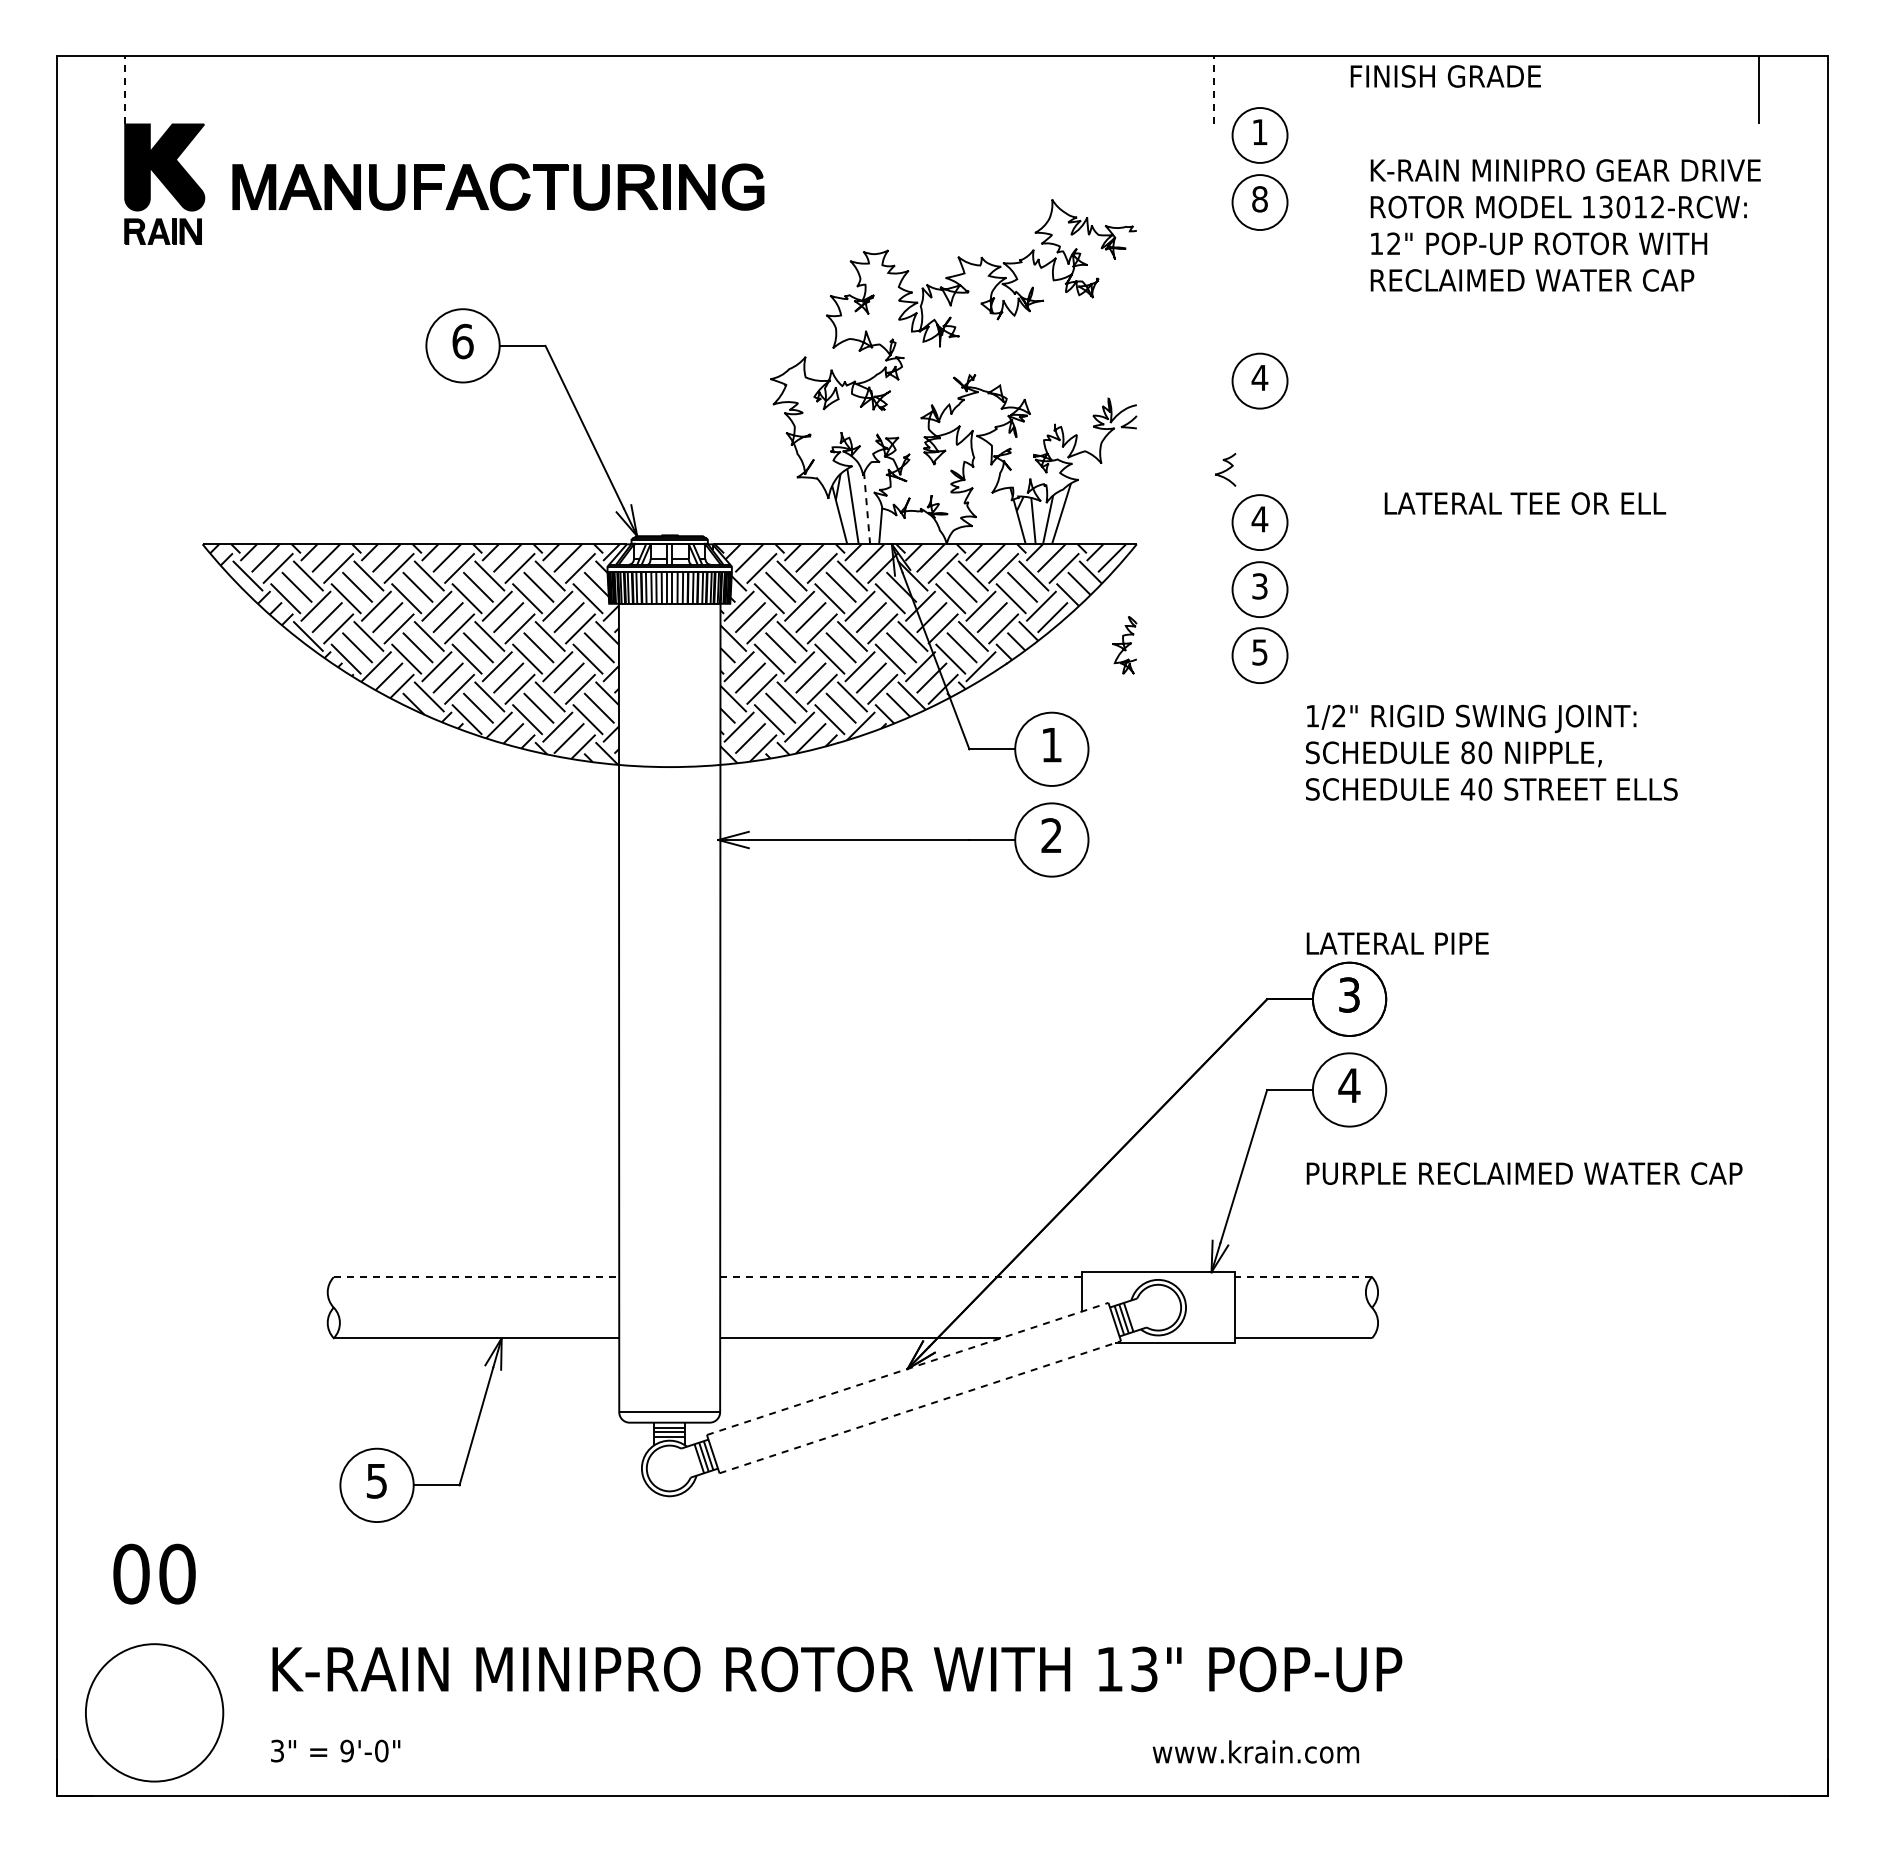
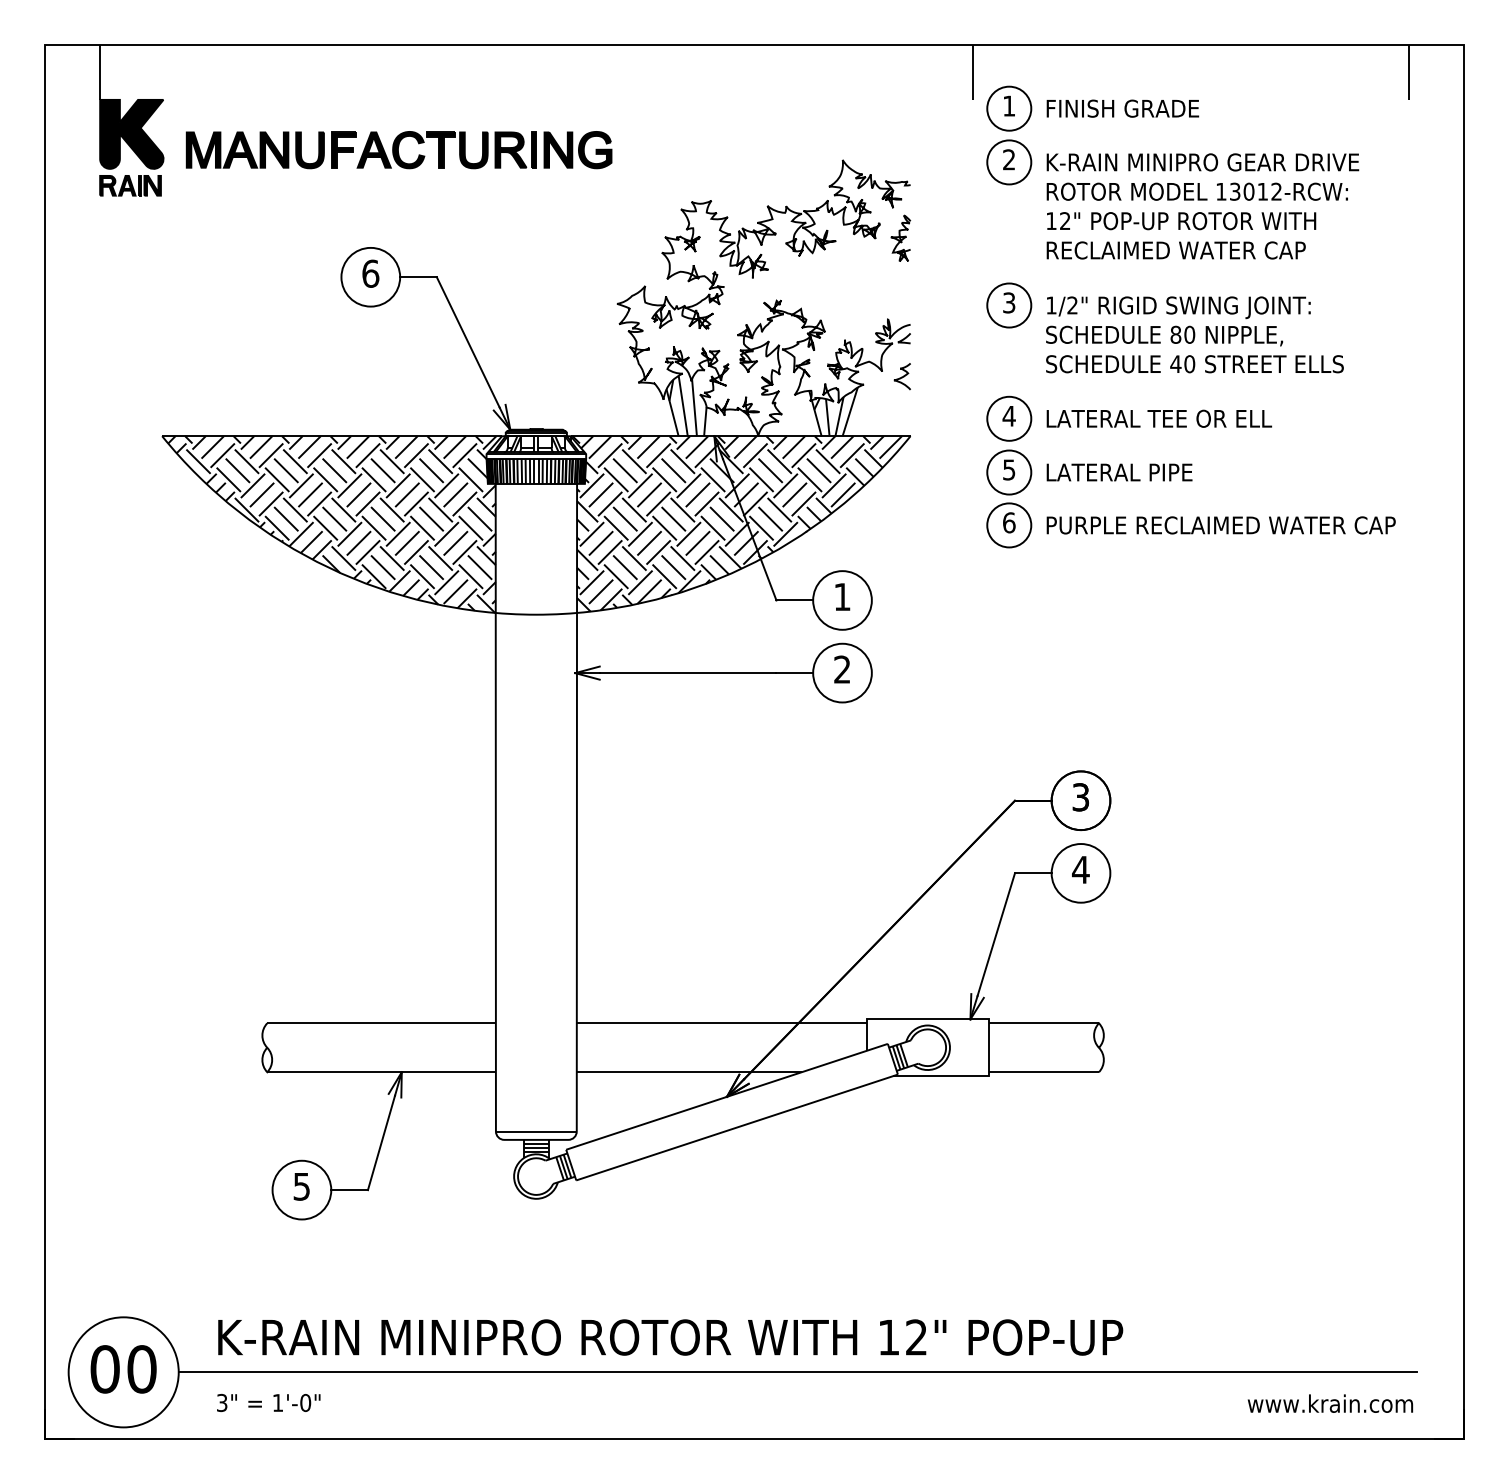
text: (1445, 76) -> (1122, 108), moved
line: (125, 89) -> (100, 71), dashed -> solid
line: (1214, 89) -> (972, 71), dashed -> solid
text: (1259, 199) -> (1008, 160), 8 -> 2
text: (1565, 225) -> (1202, 206), moved
text: (1259, 377) -> (1008, 302), 4 -> 3
curve: (1225, 469) -> (902, 376), moved
text: (1525, 503) -> (1159, 418), moved
line: (867, 508) -> (694, 407), dashed -> solid
text: (1260, 585) -> (1009, 469), 3 -> 5
curve: (1124, 645) -> (900, 238), moved
text: (1260, 652) -> (1009, 522), 5 -> 6
text: (1491, 752) -> (1194, 334), moved
text: (1397, 943) -> (1119, 472), moved
text: (1524, 1173) -> (1221, 525), moved
line: (476, 1277) -> (381, 1023), dashed -> solid
line: (901, 1277) -> (722, 1023), dashed -> solid
line: (1303, 1277) -> (1044, 1023), dashed -> solid
line: (908, 1368) -> (727, 1096), dashed -> solid
line: (920, 1407) -> (737, 1127), dashed -> solid
text: (154, 1573) -> (123, 1368), moved
text: (1144, 1669) -> (916, 1337), 13" -> 12"
line: (995, 1712) -> (797, 1372), added
text: (346, 1750) -> (277, 1402), 9'-0" -> 1'-0"
text: (1255, 1751) -> (1330, 1403), moved

